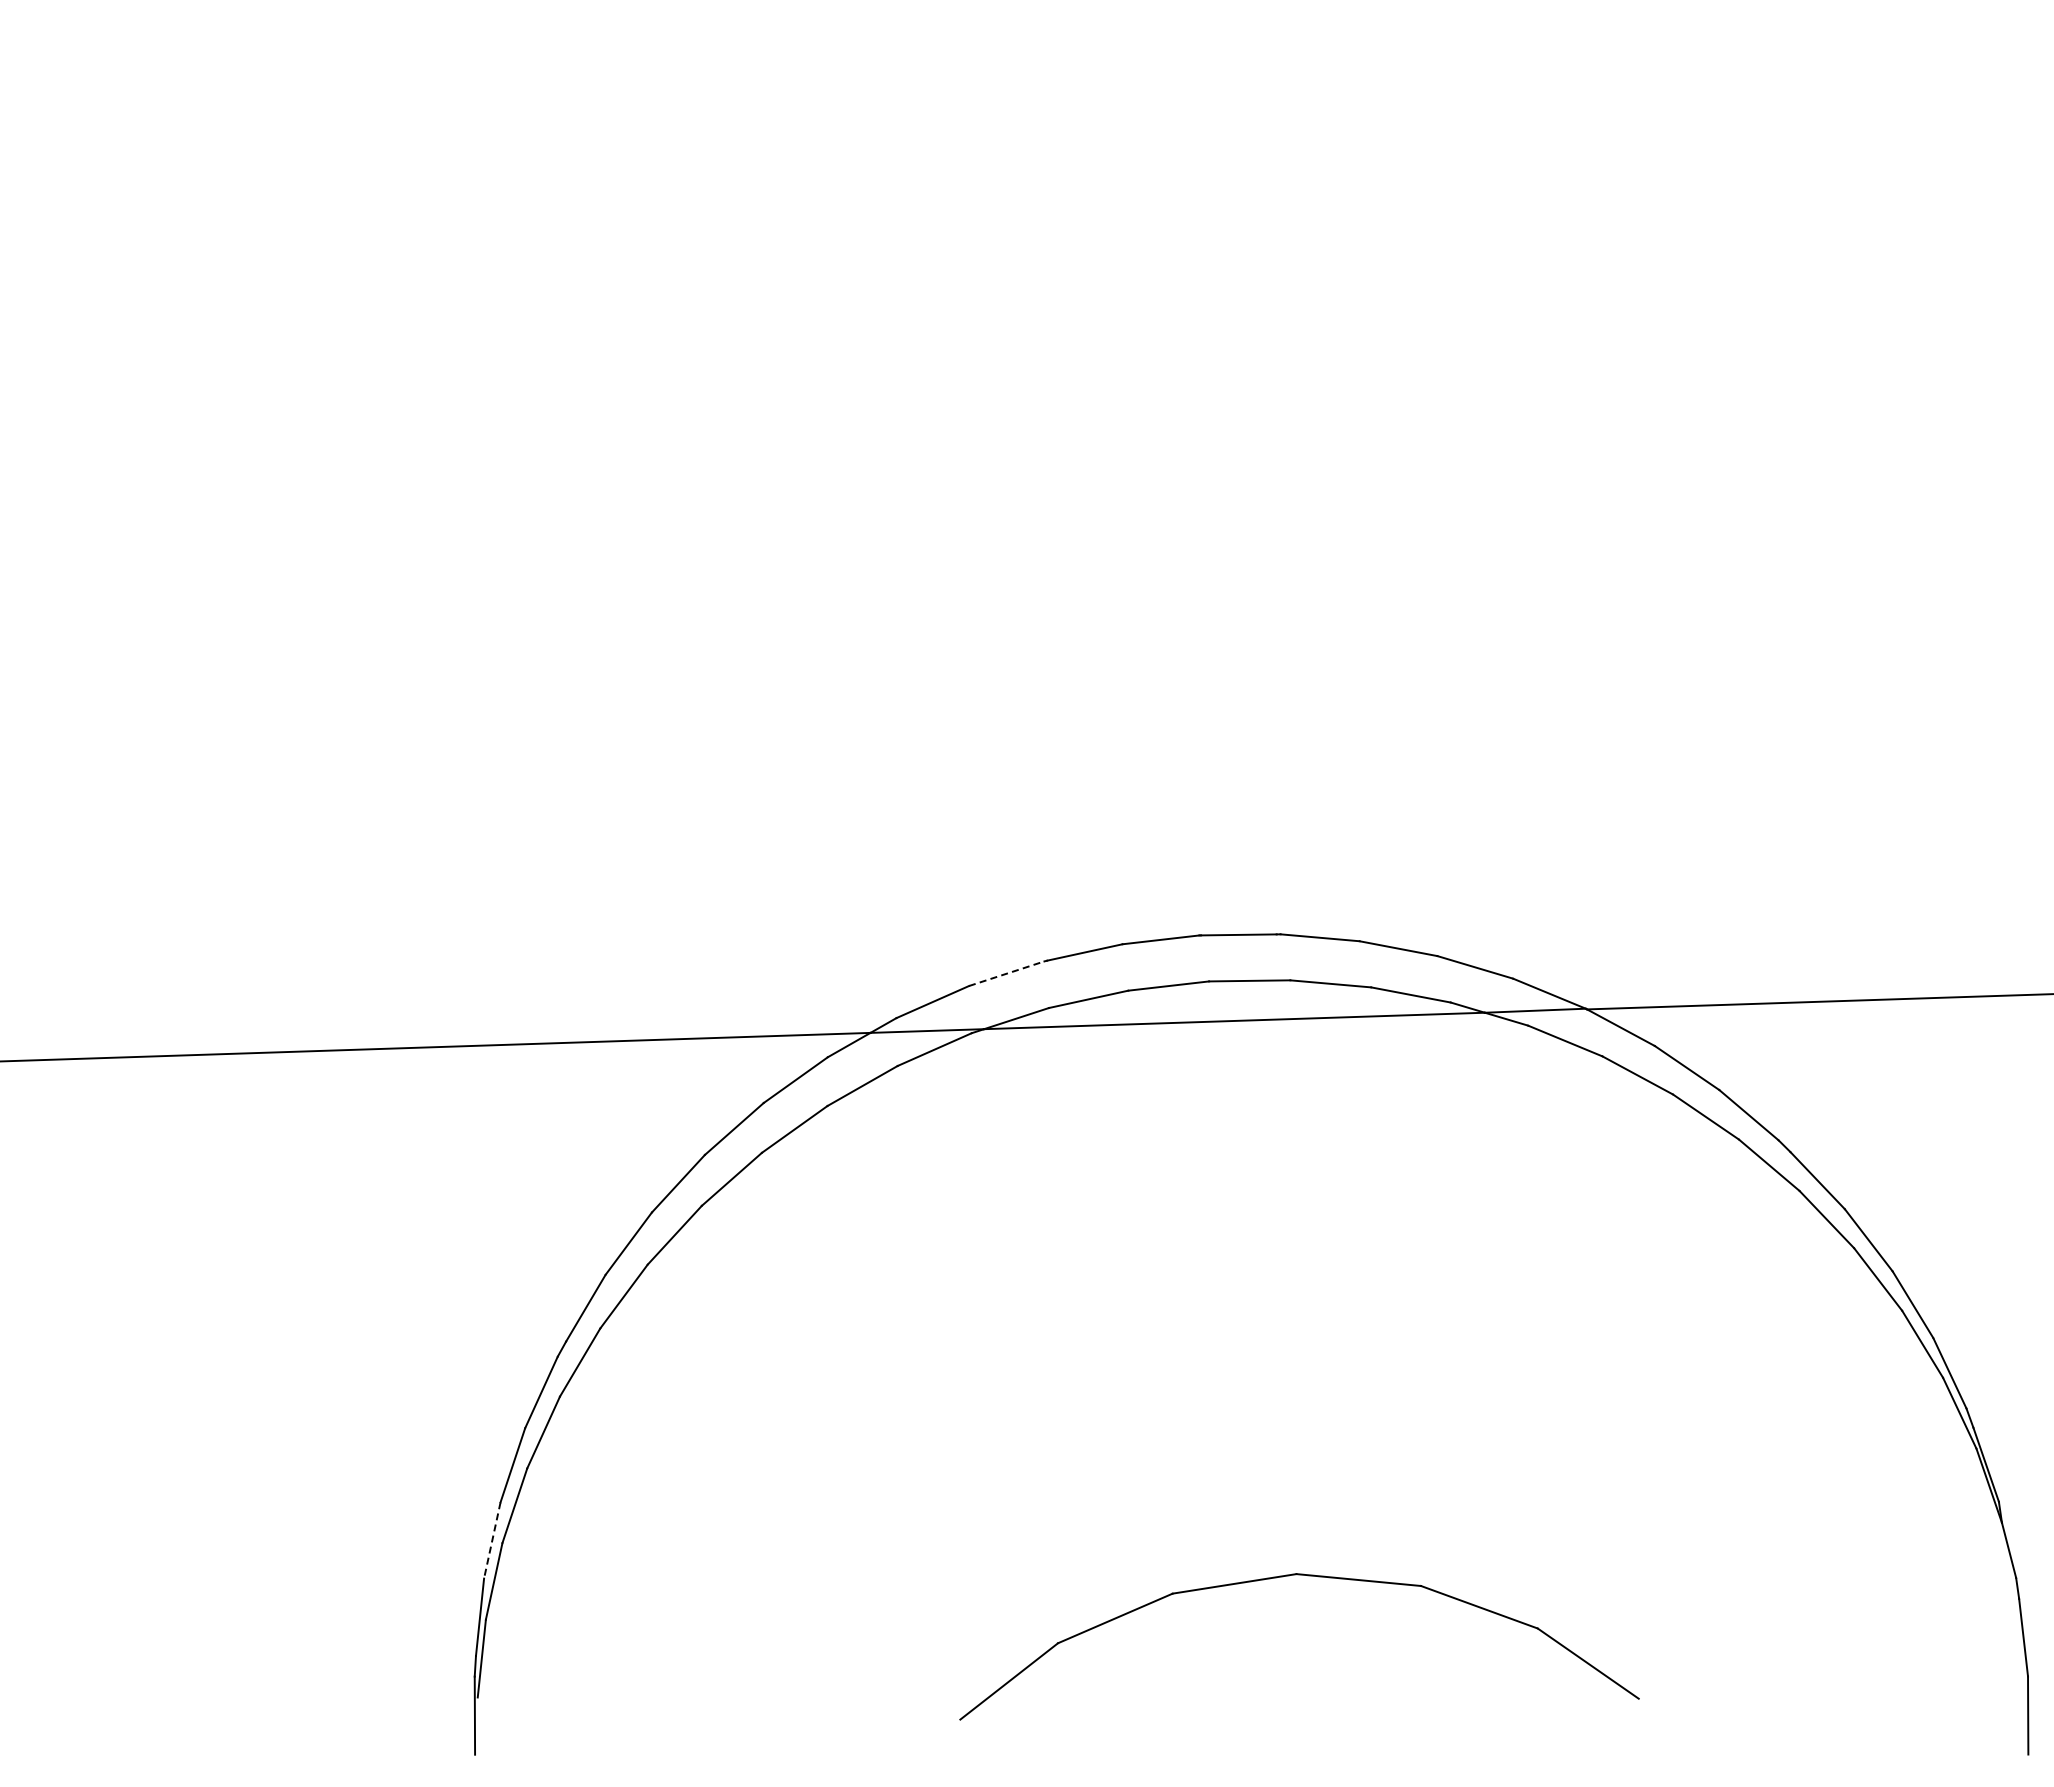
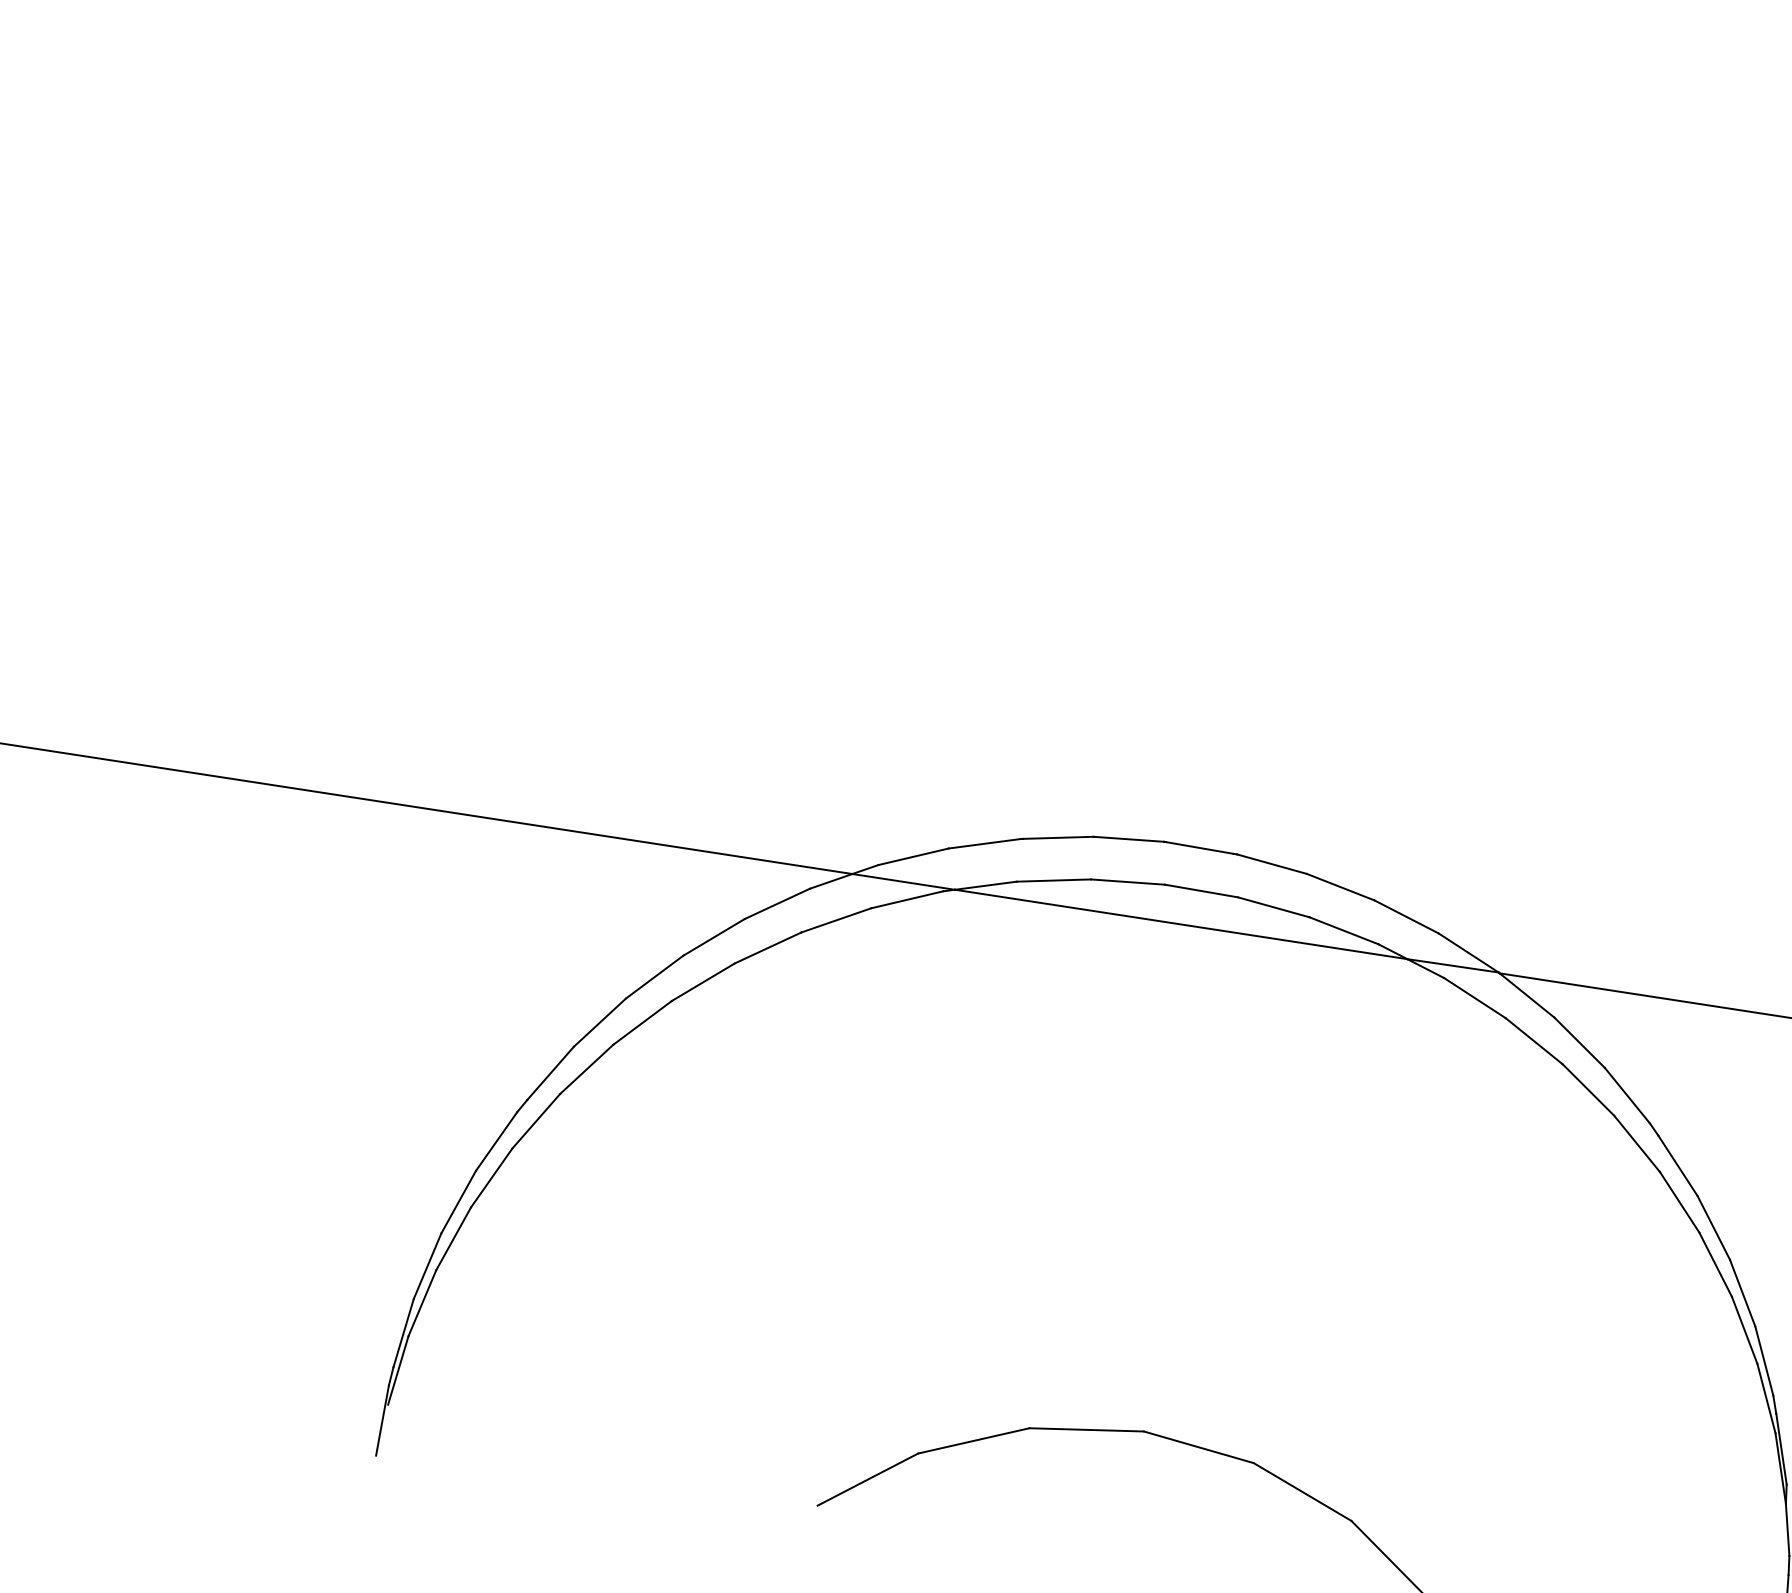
line: (1006, 973) -> (984, 843), dashed -> solid
line: (492, 1540) -> (427, 1266), dashed -> solid

